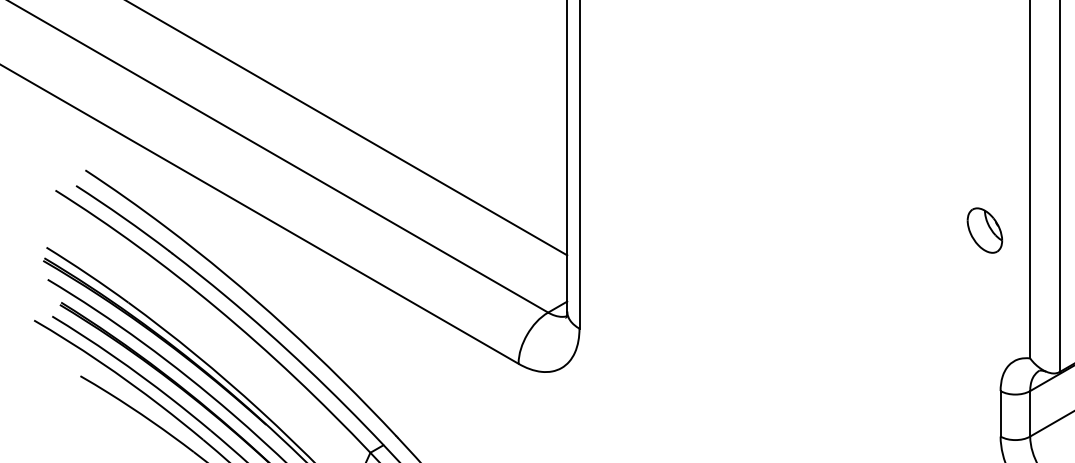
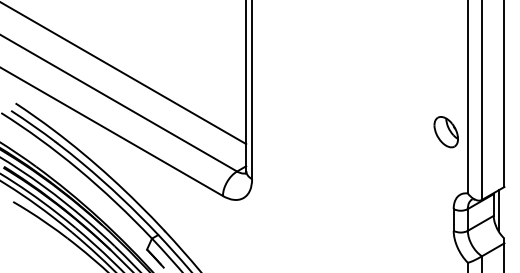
part: (983, 231) -> (445, 132), size x1.43

